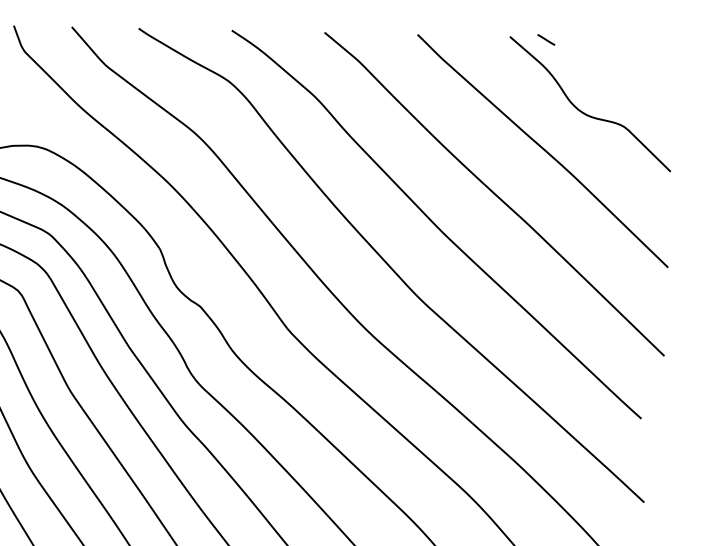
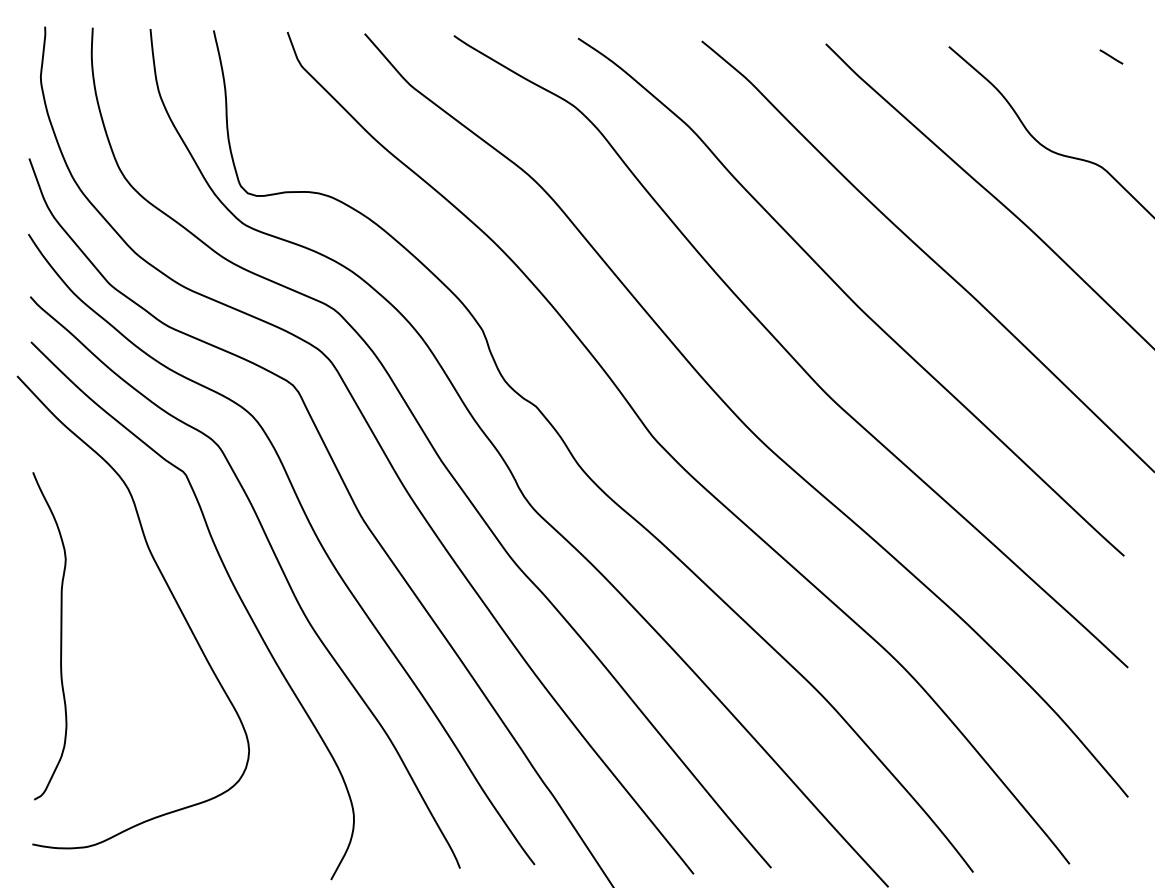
line: (546, 39) -> (1111, 56), moved

